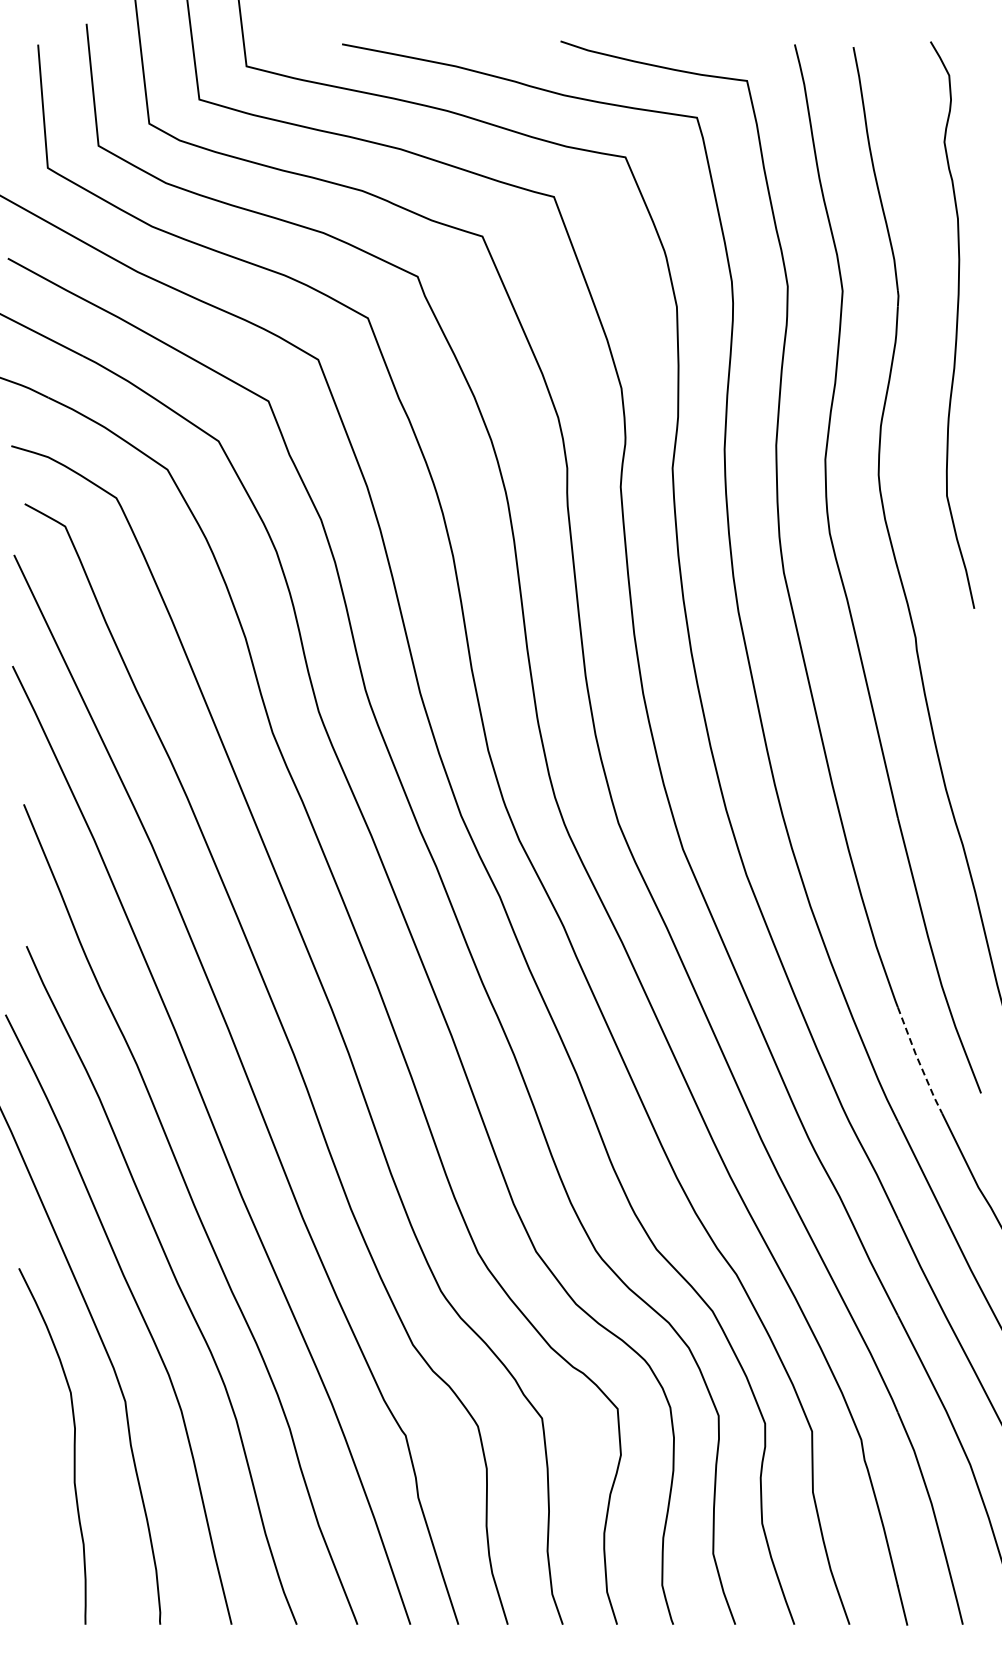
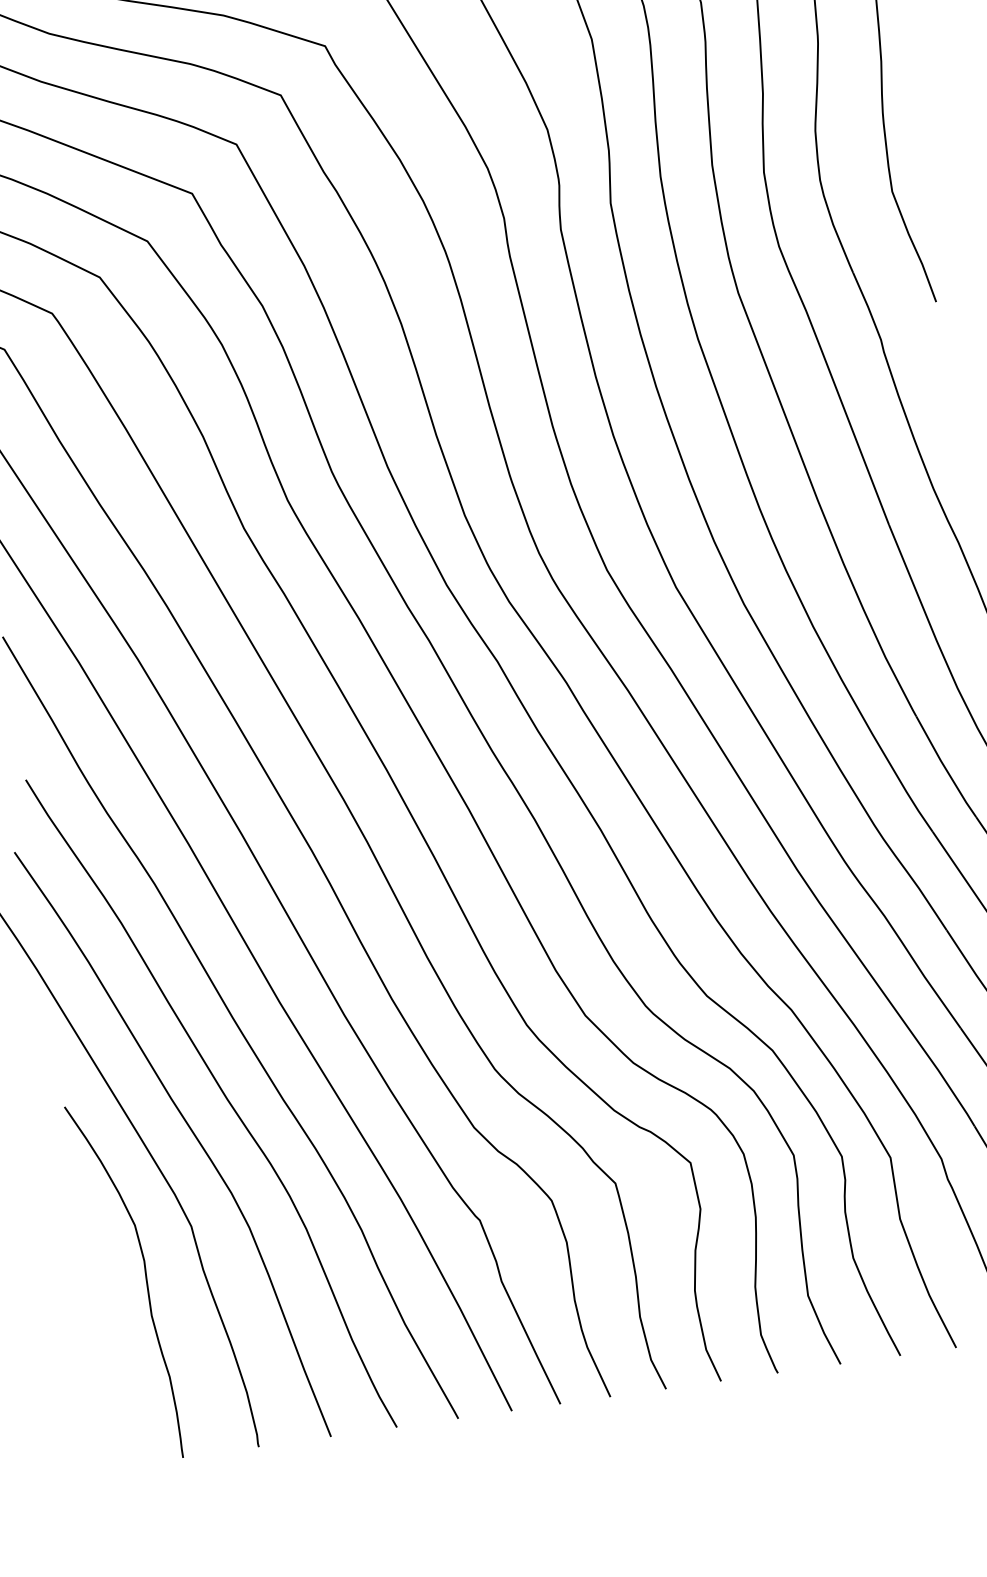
line: (918, 1061) -> (944, 768), dashed -> solid

